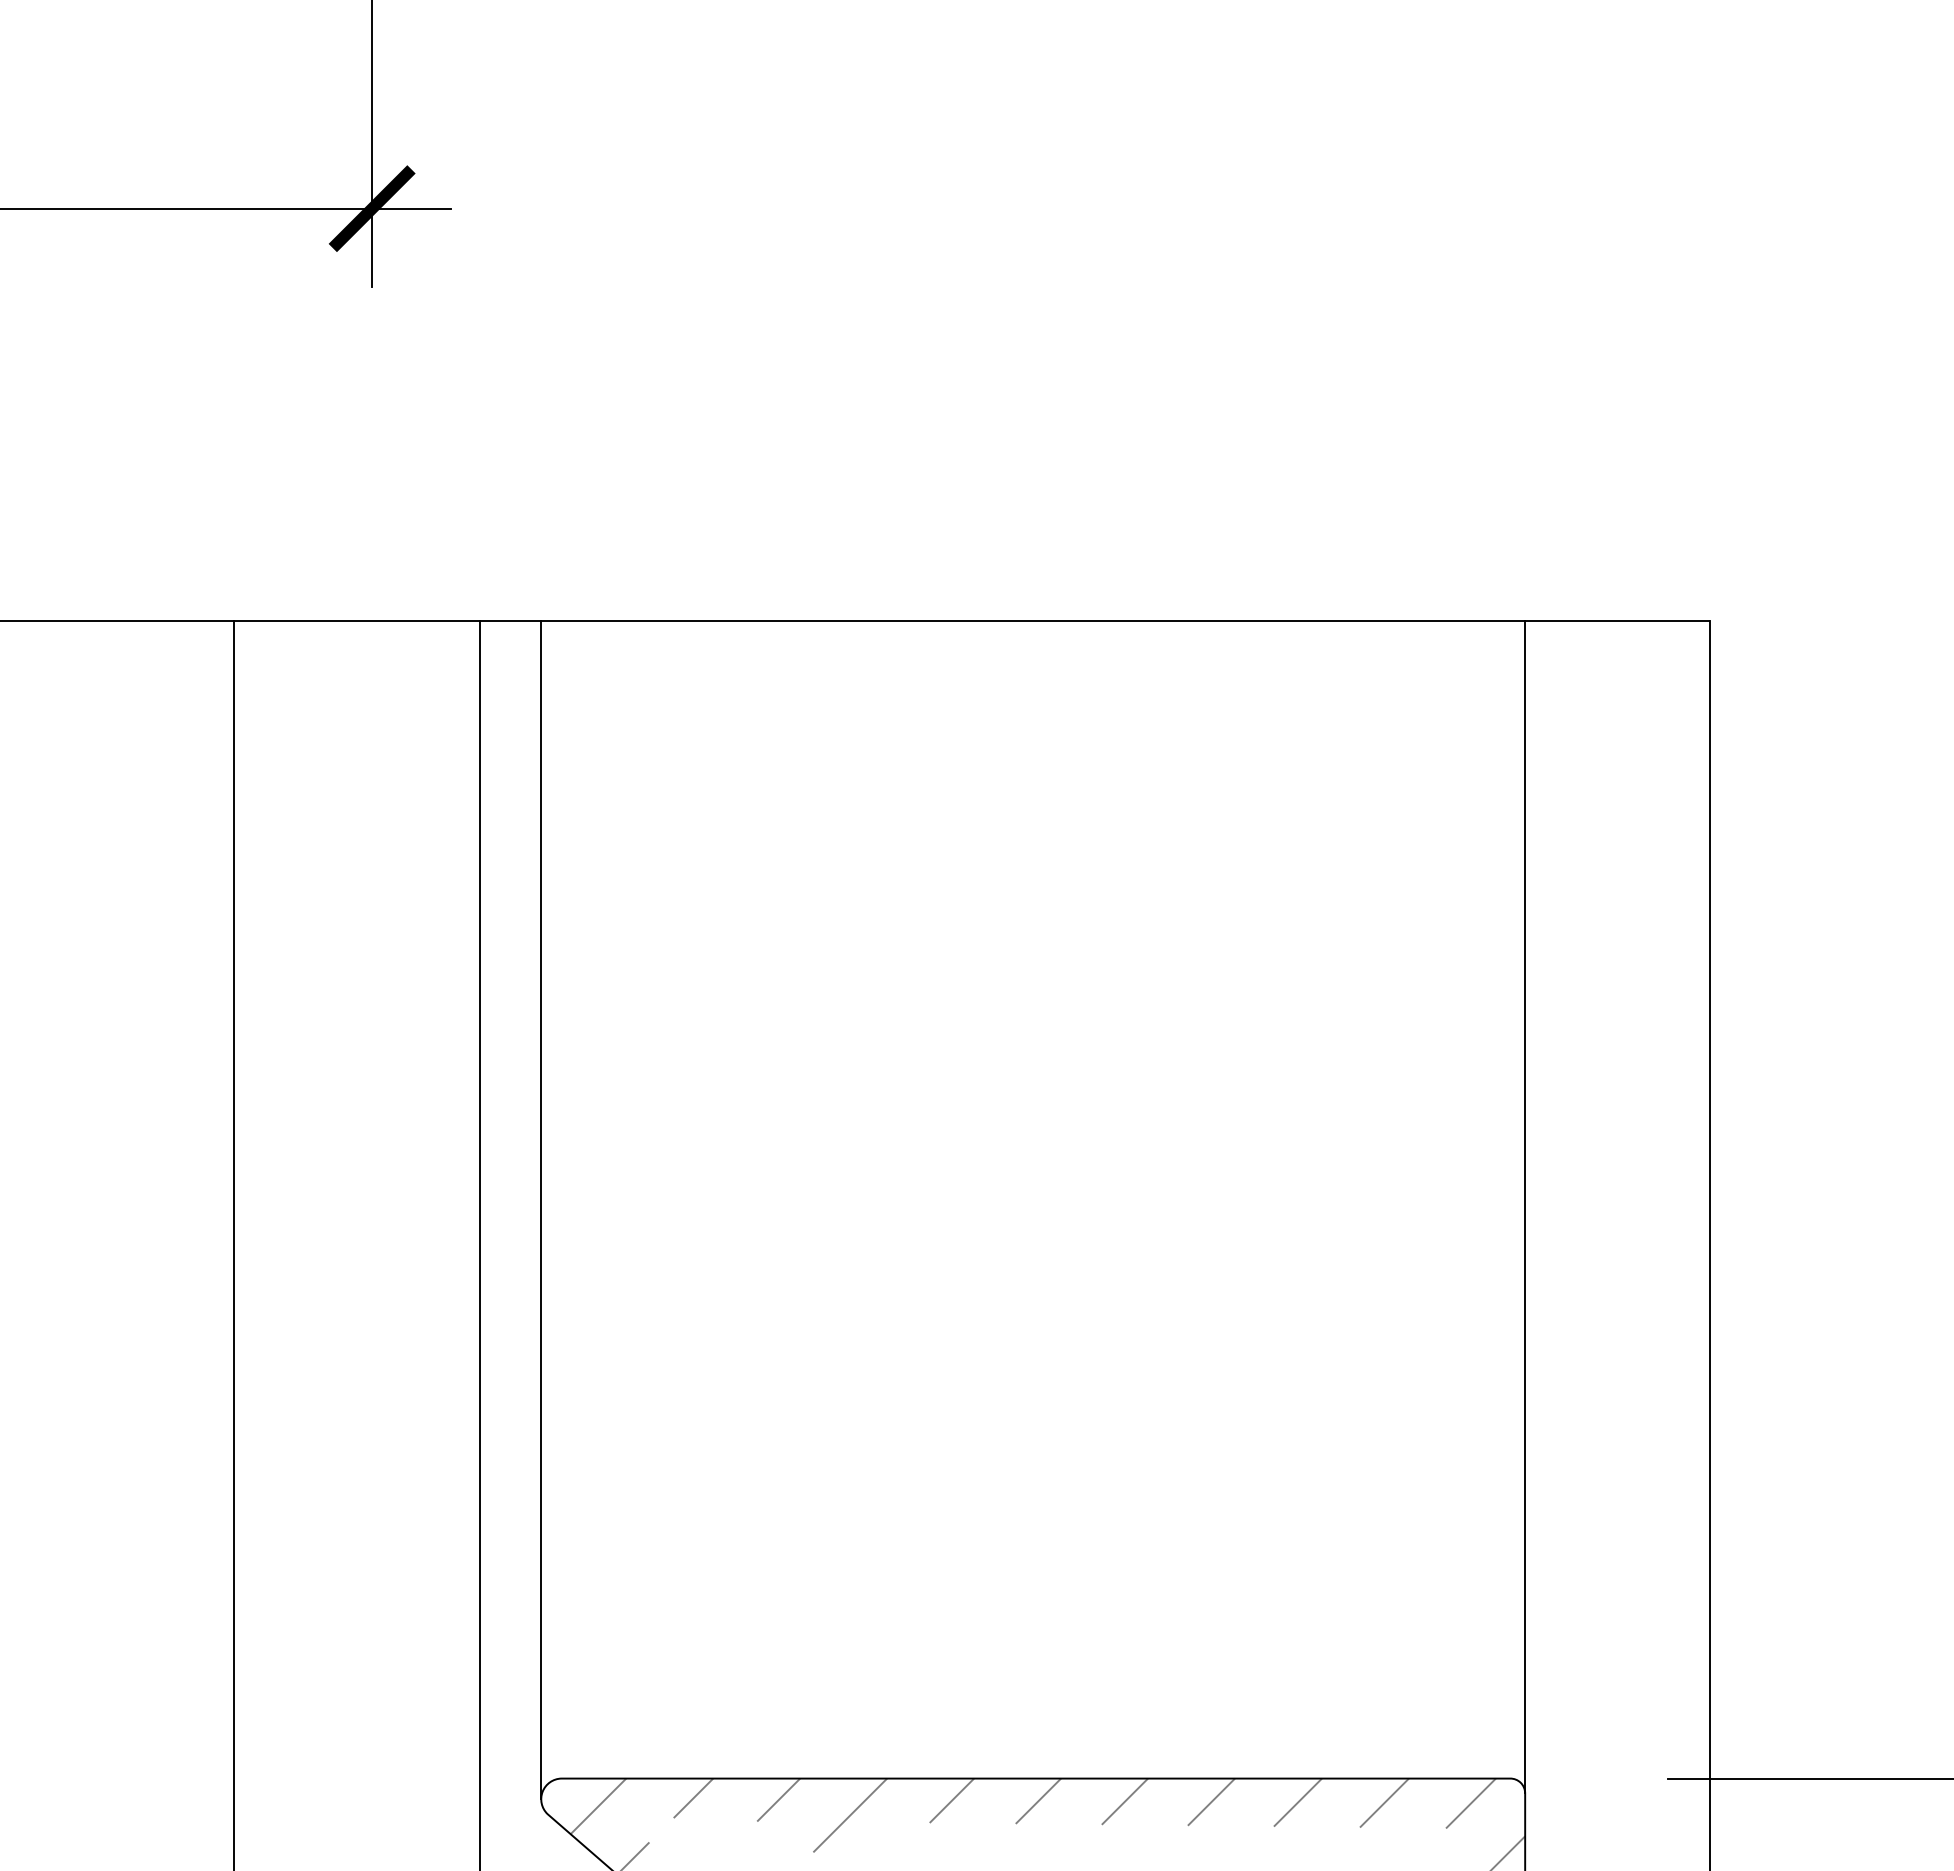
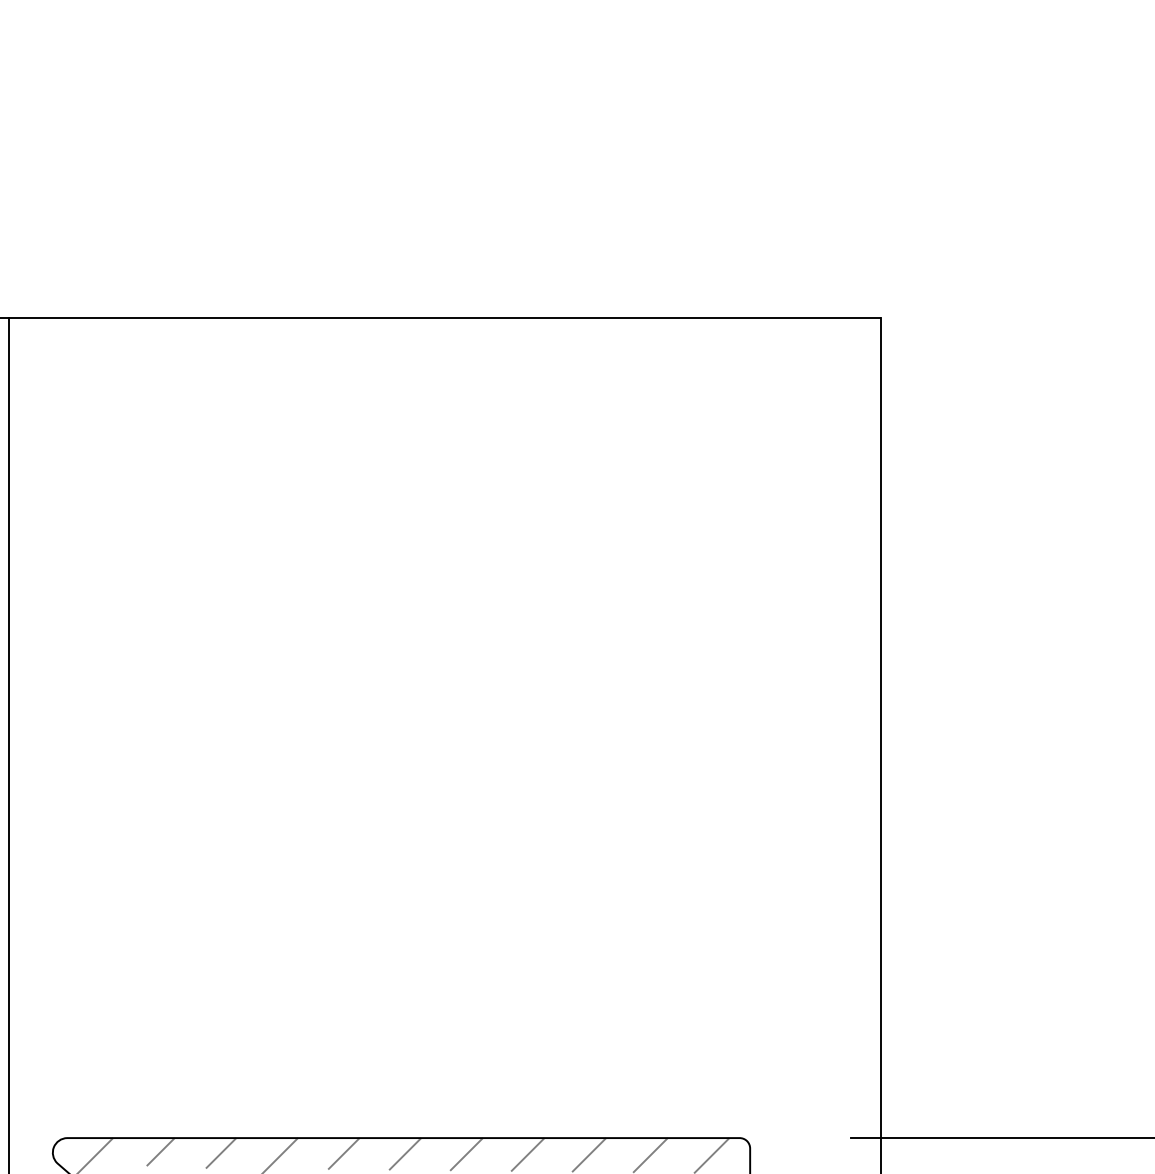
line: (1525, 1207) -> (750, 733), removed
line: (541, 1210) -> (53, 735), removed

